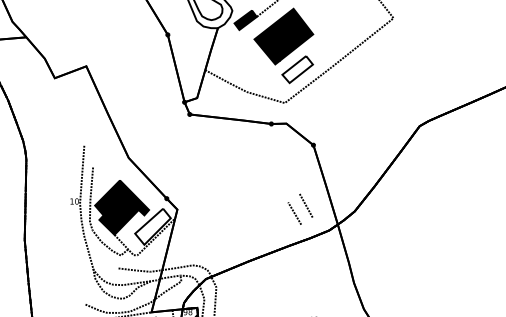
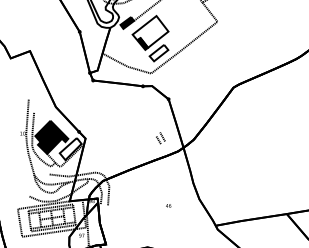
fill: (283, 34) -> (150, 31), removed
part: (300, 209) -> (160, 138), size x0.6

